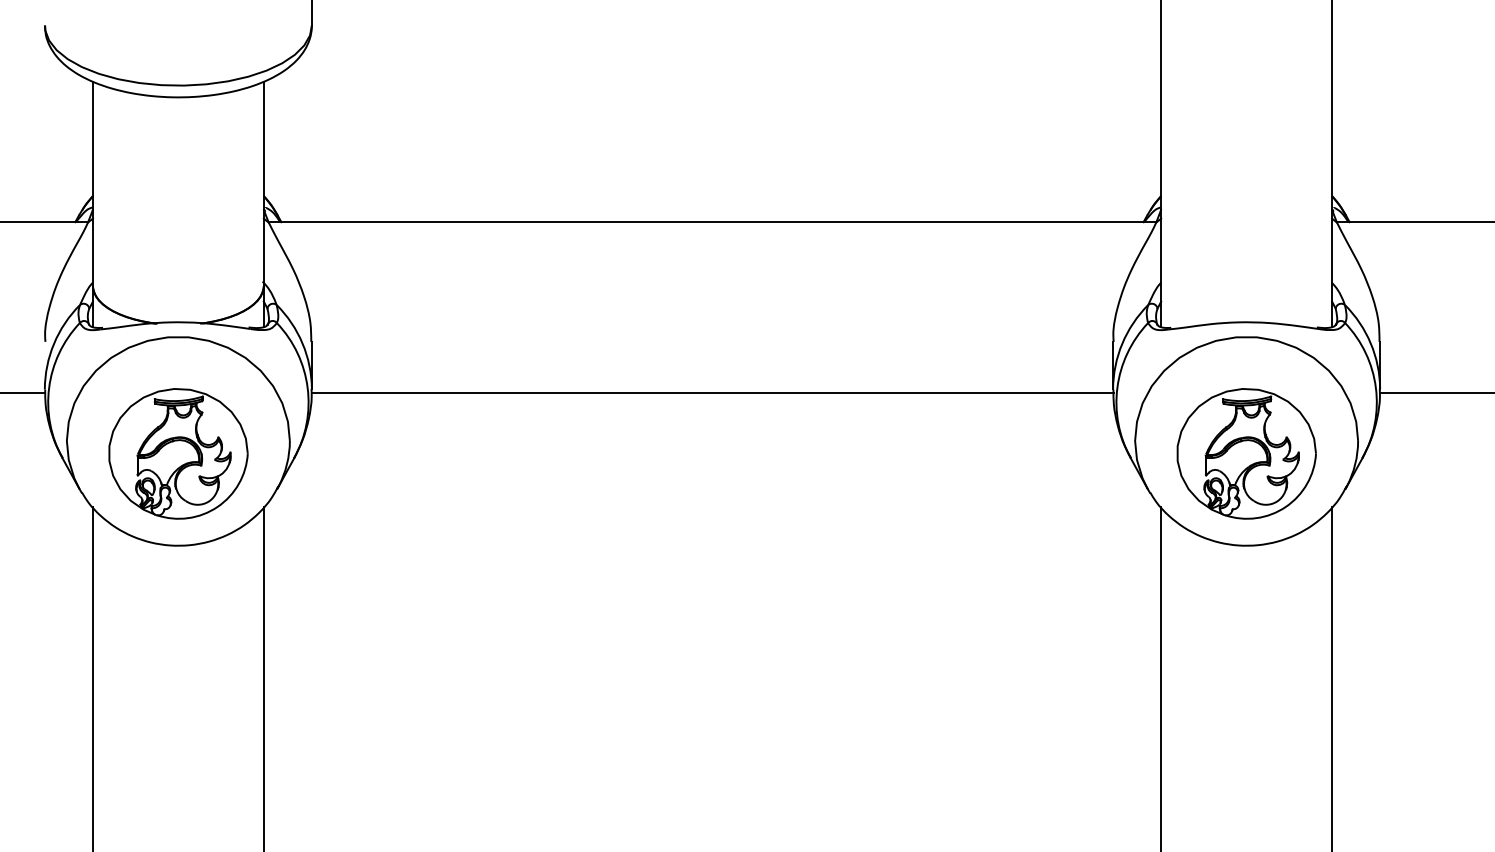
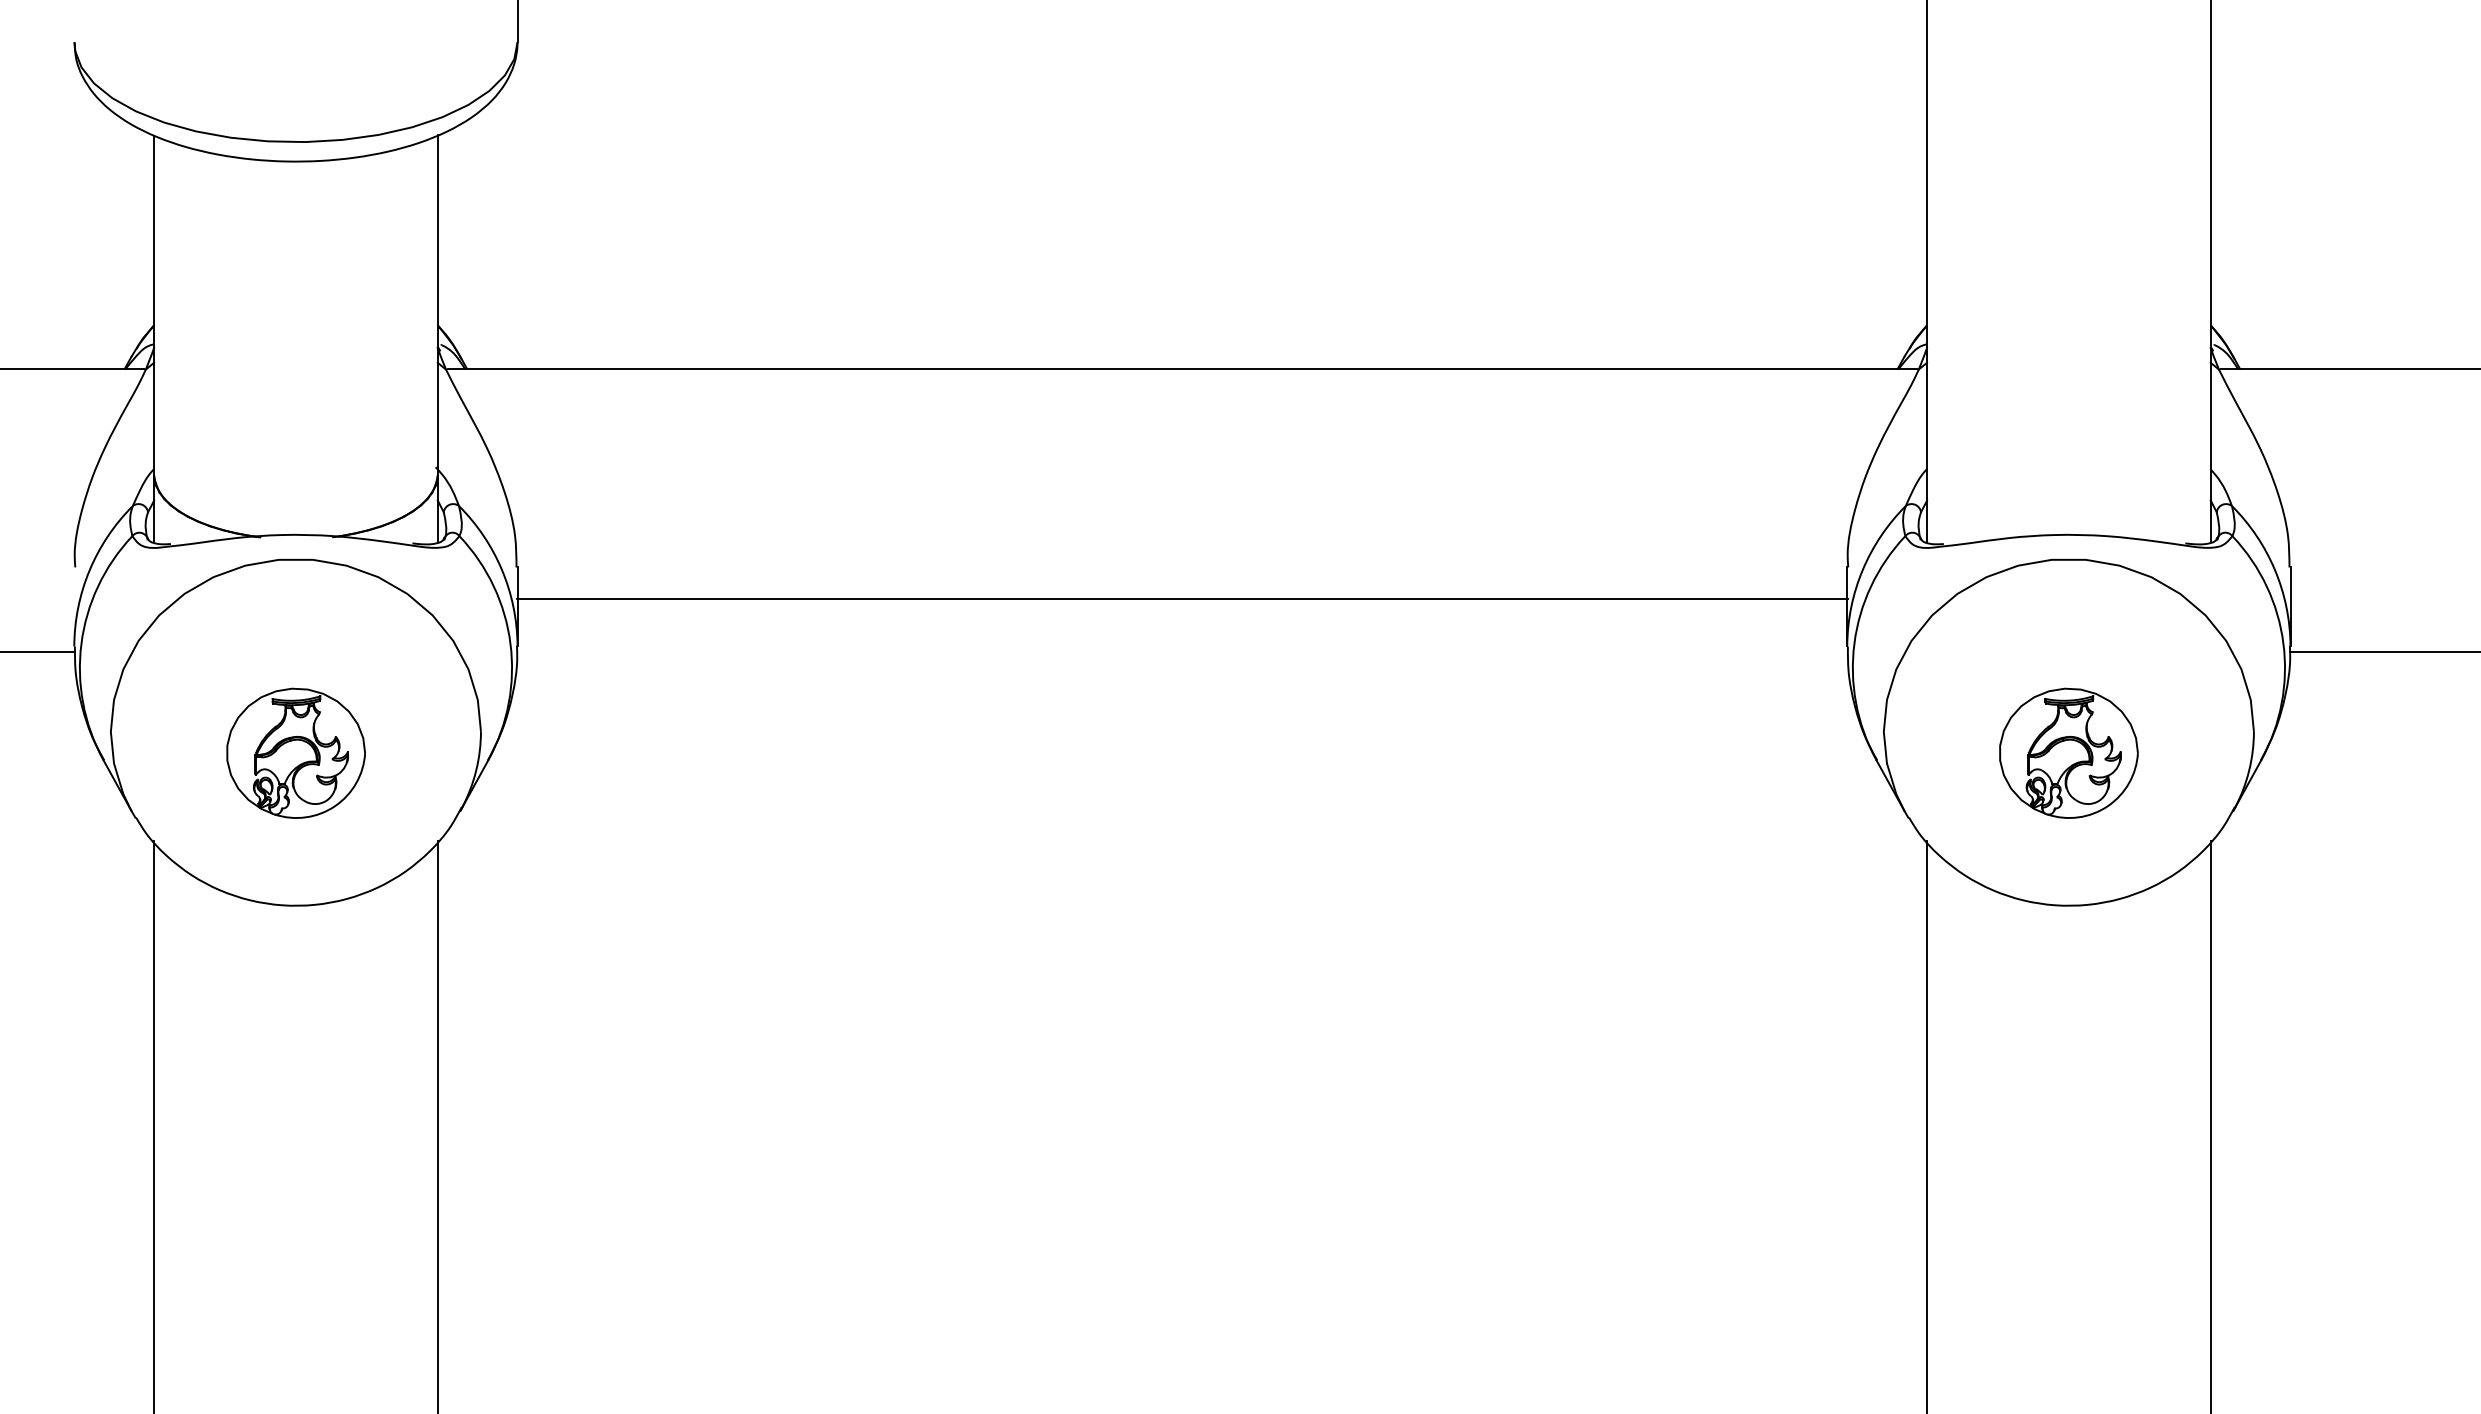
line: (712, 393) -> (1182, 599), moved
part: (178, 453) -> (296, 752), size x0.6
part: (1246, 453) -> (2068, 752), size x0.6

